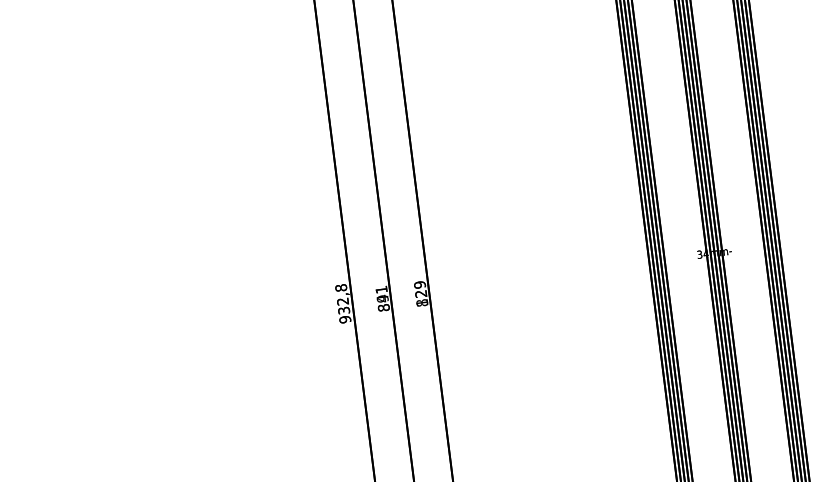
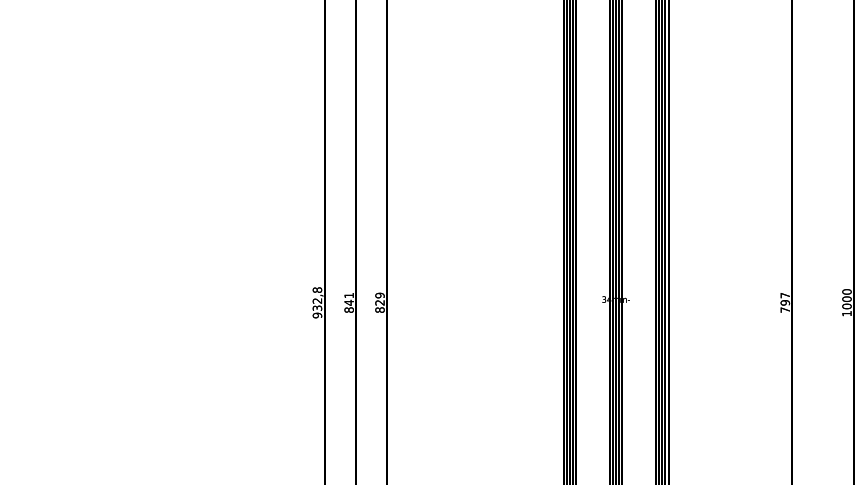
text: (381, 298) -> (348, 302), 891 -> 841
text: (421, 302) -> (379, 309), 129 -> 829

